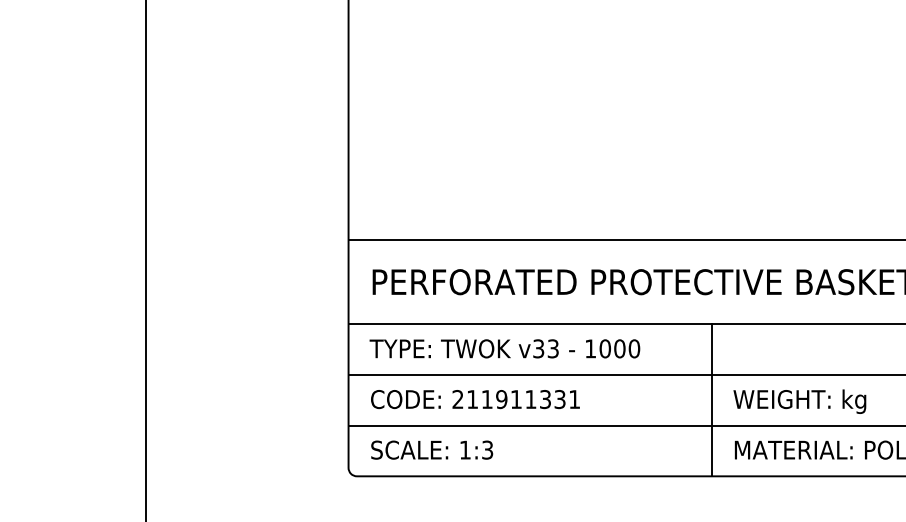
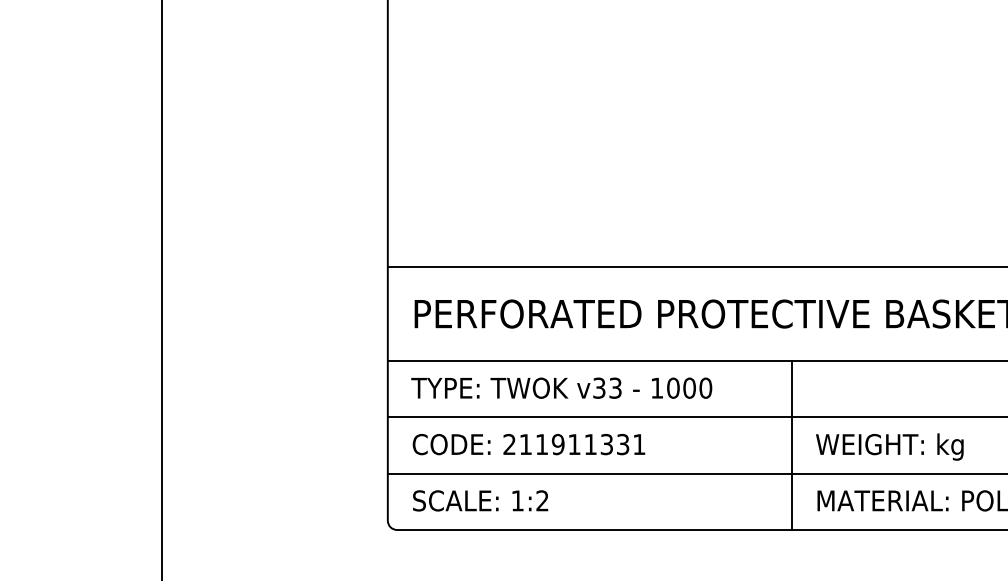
text: (487, 450) -> (542, 501), 1:3 -> 1:2

